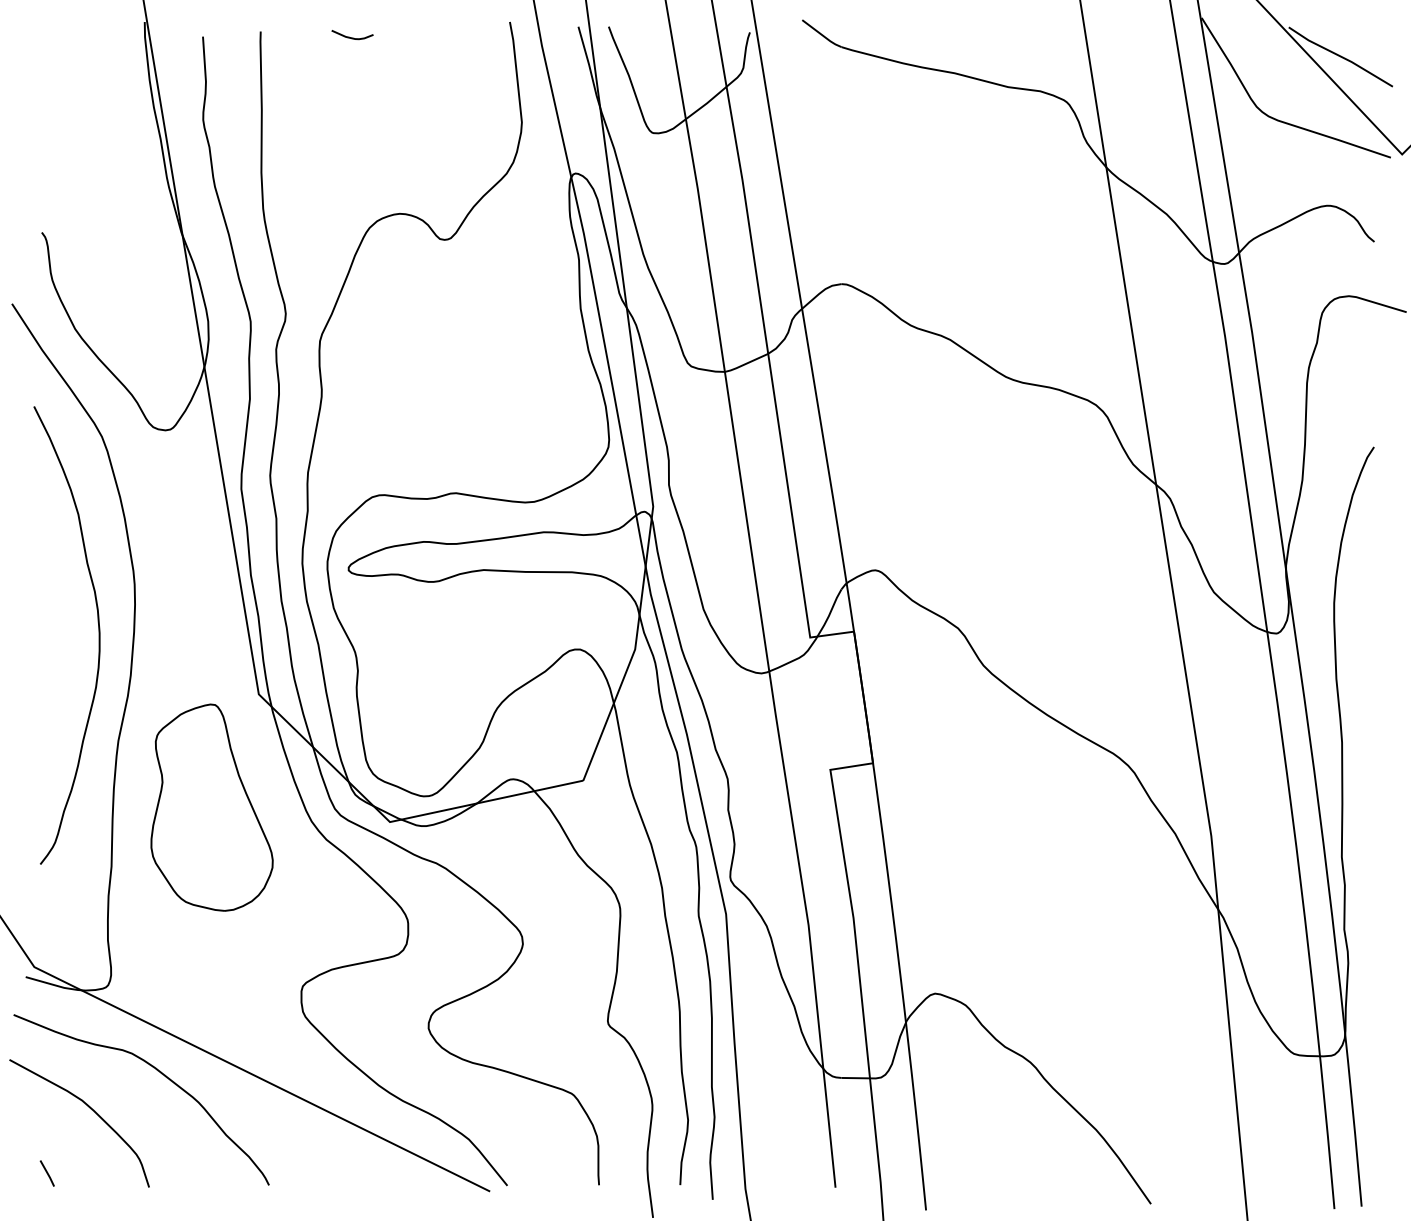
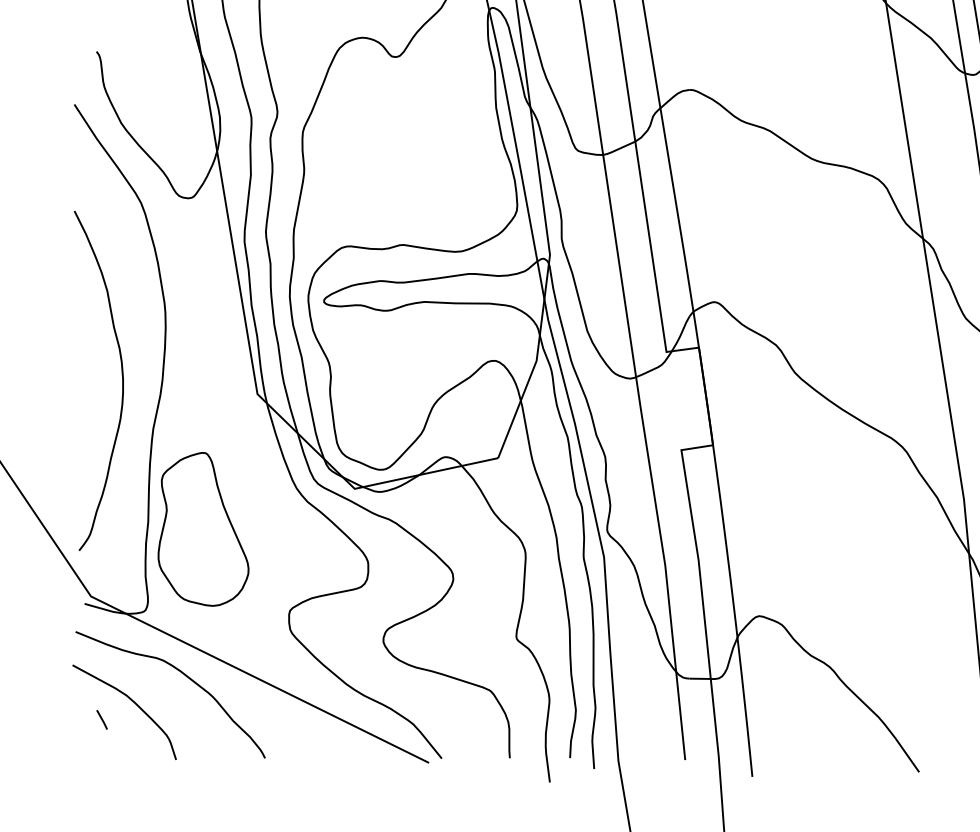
curve: (98, 635) -> (122, 380), moved
part: (211, 807) -> (203, 529), moved
line: (46, 1173) -> (101, 719), moved

